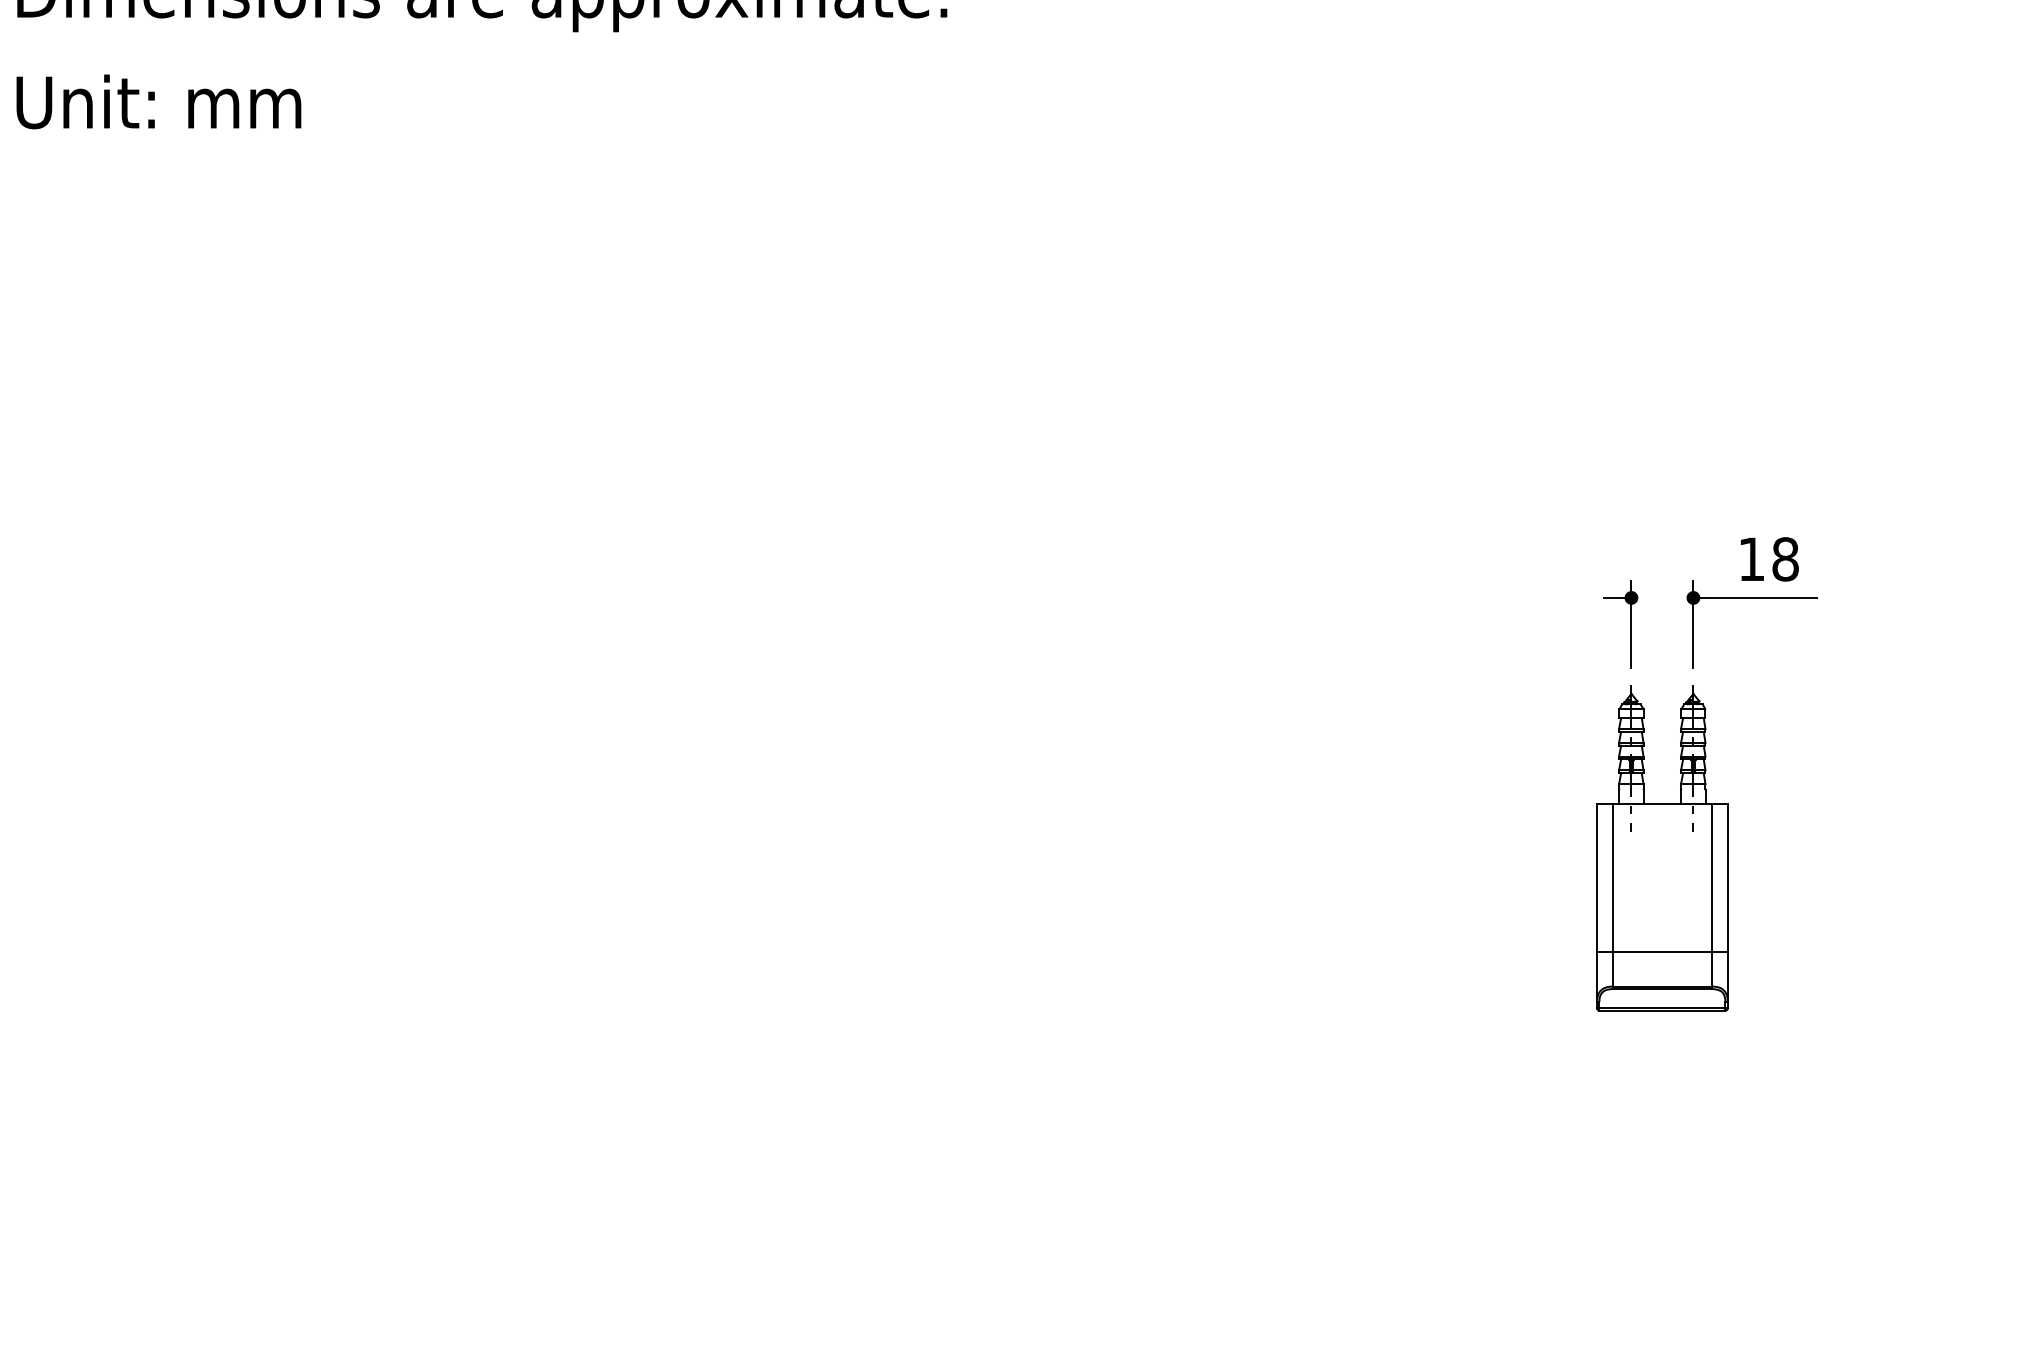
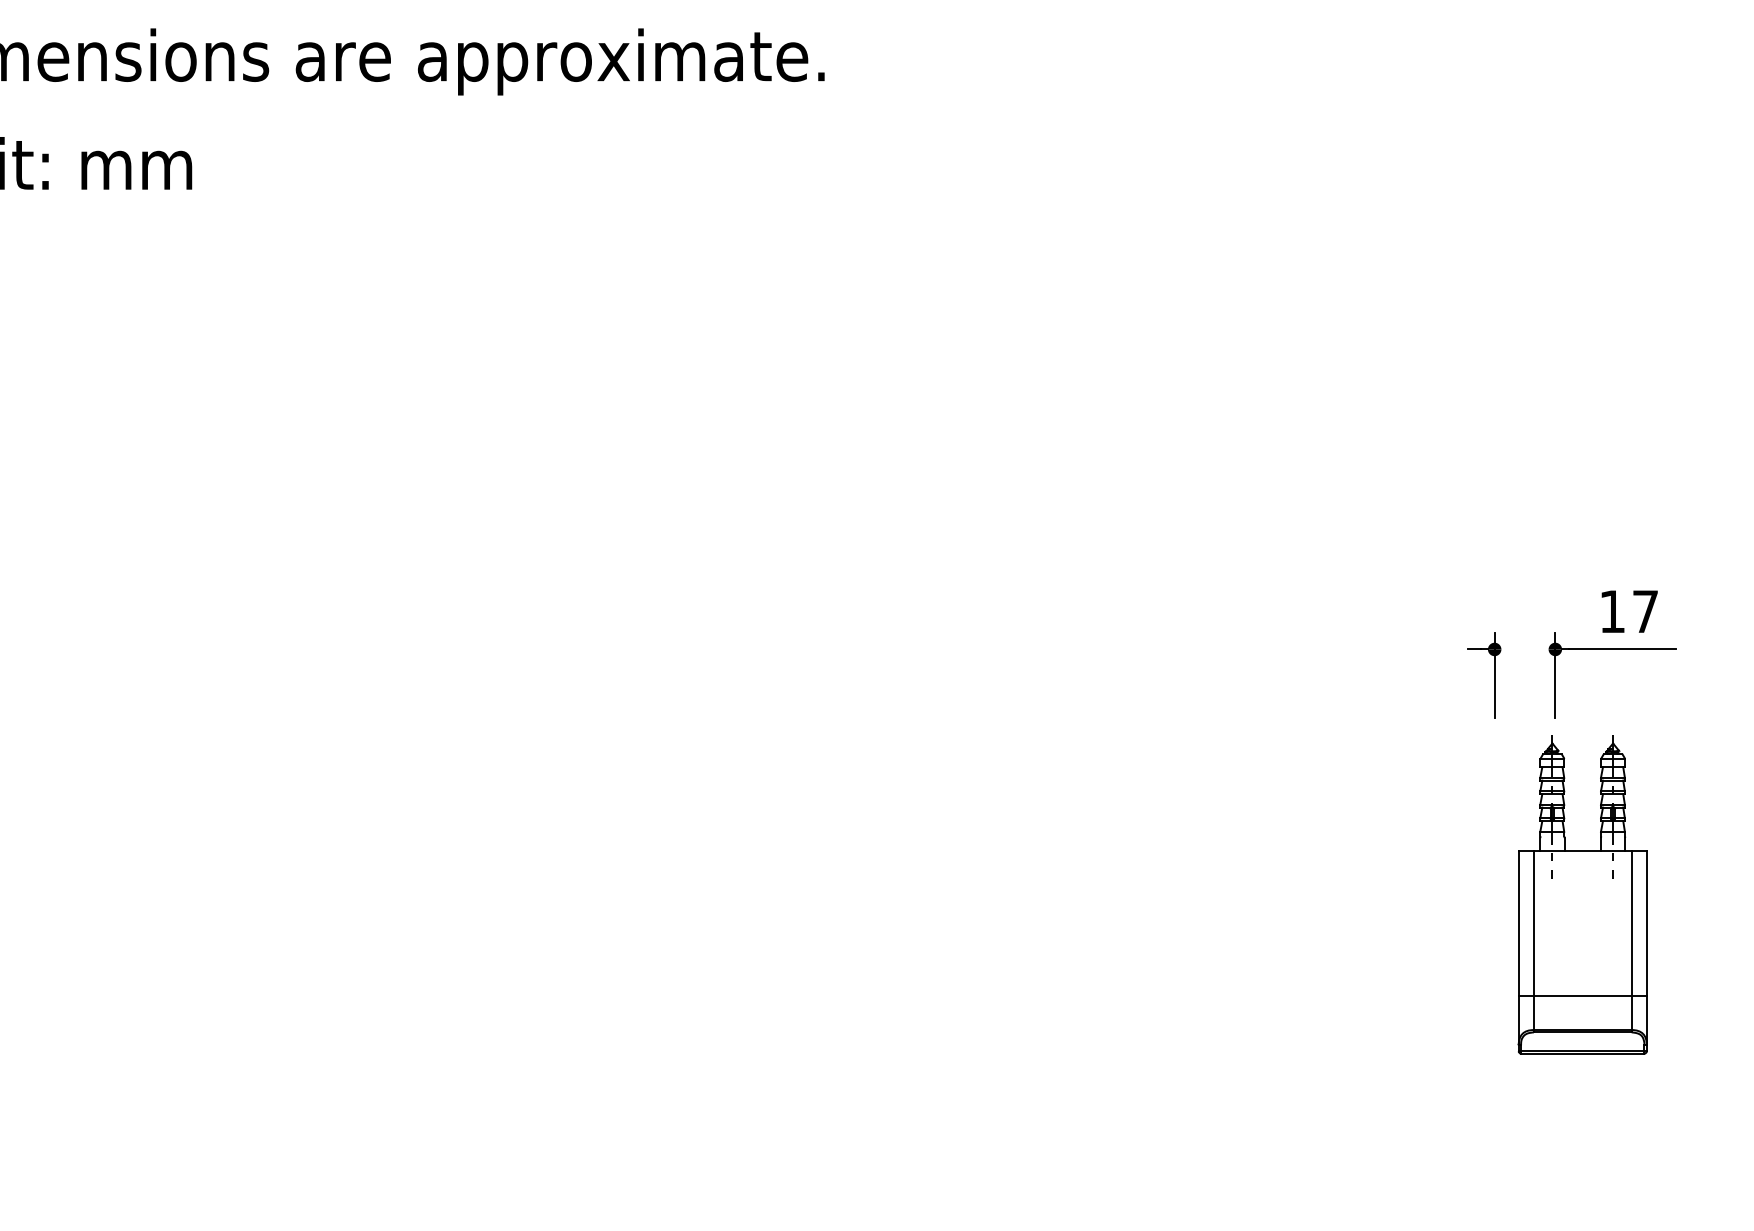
text: (1785, 559) -> (1645, 611), 18 -> 17
part: (1662, 848) -> (1582, 894), moved

